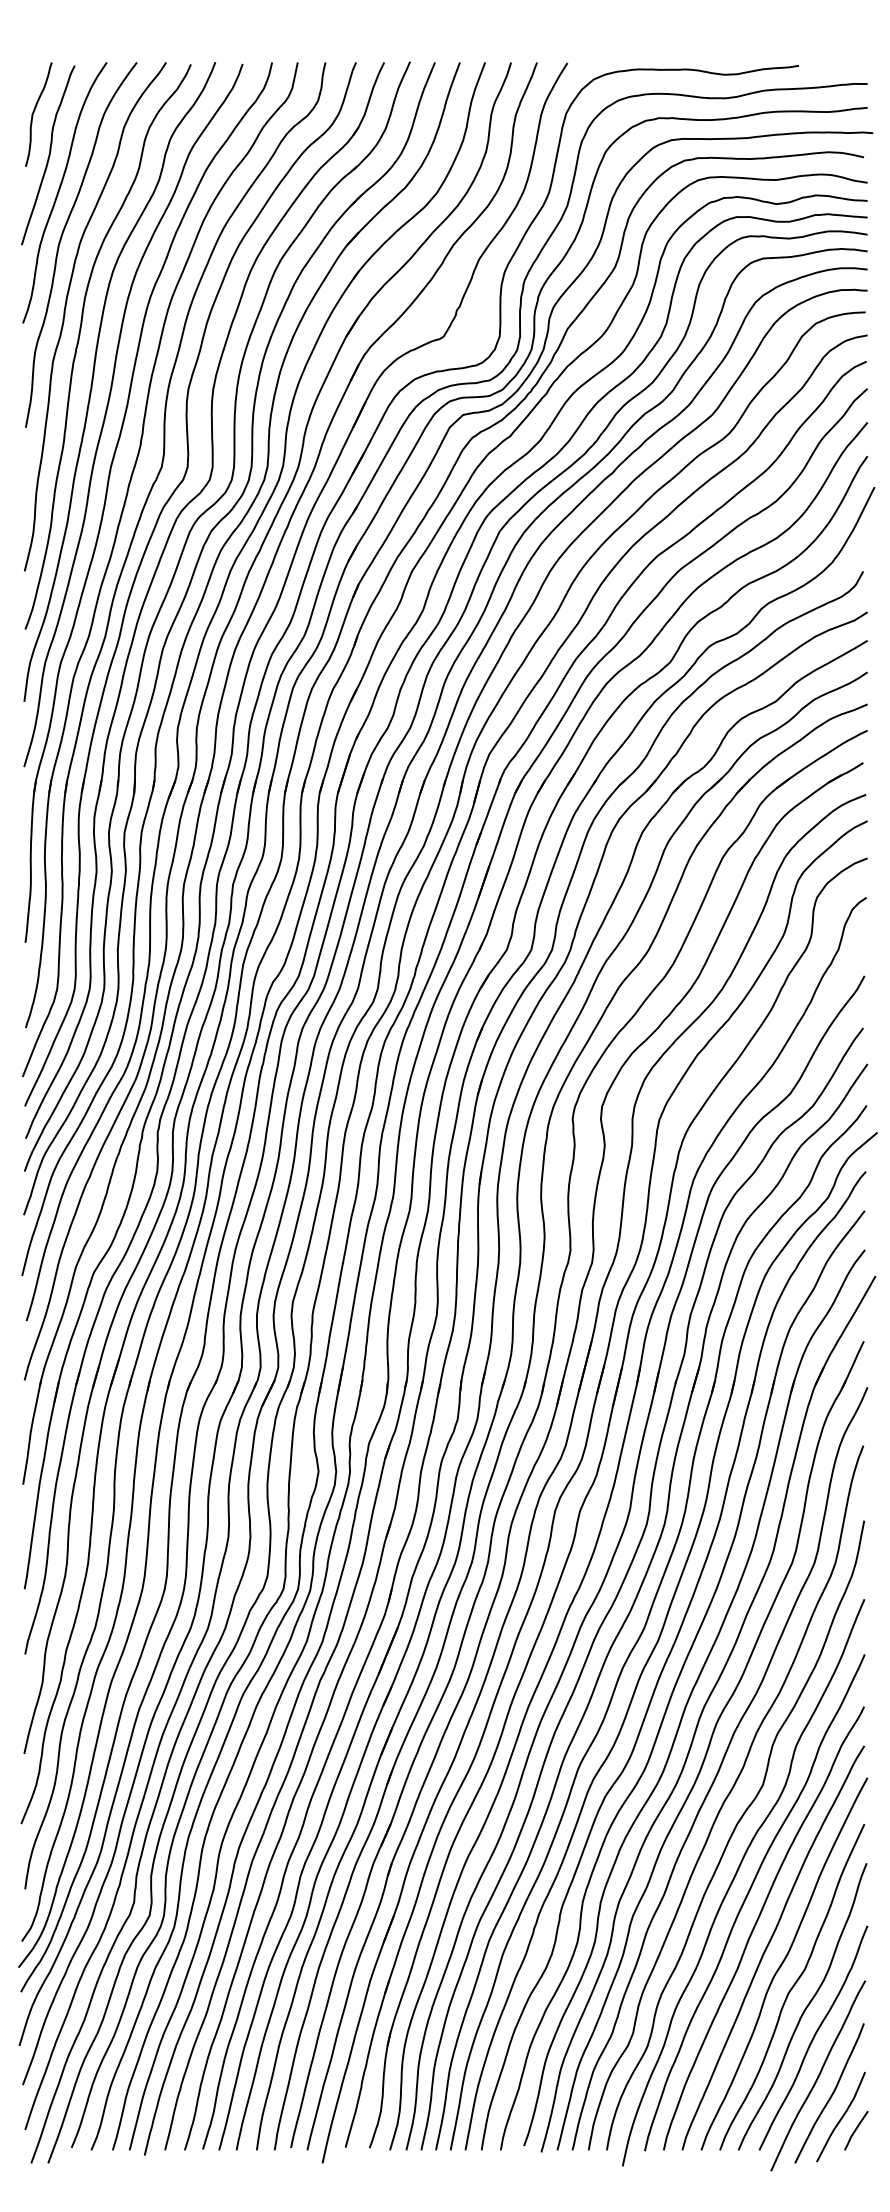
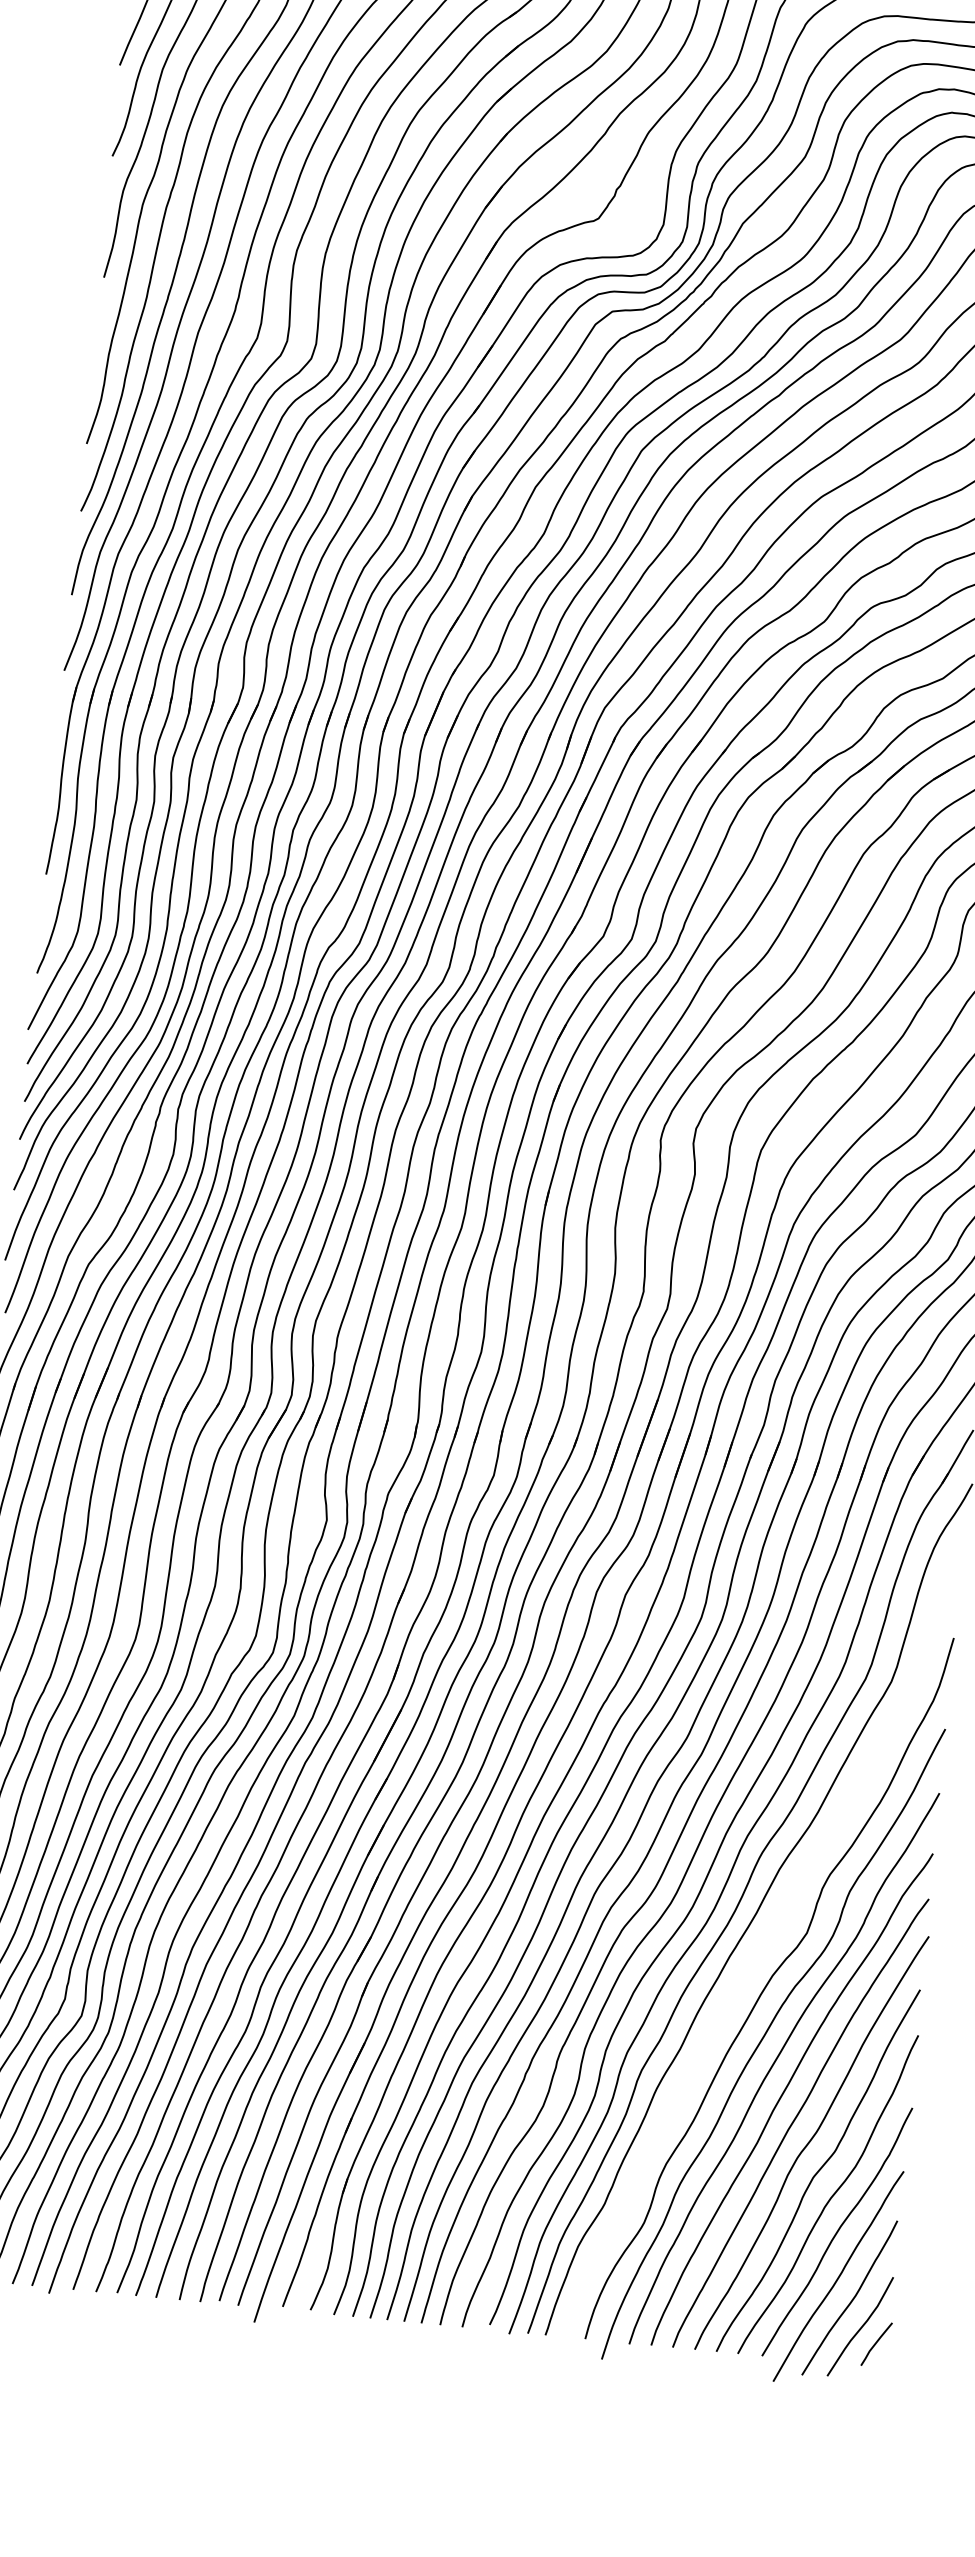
curve: (726, 1797) -> (763, 1943), removed

